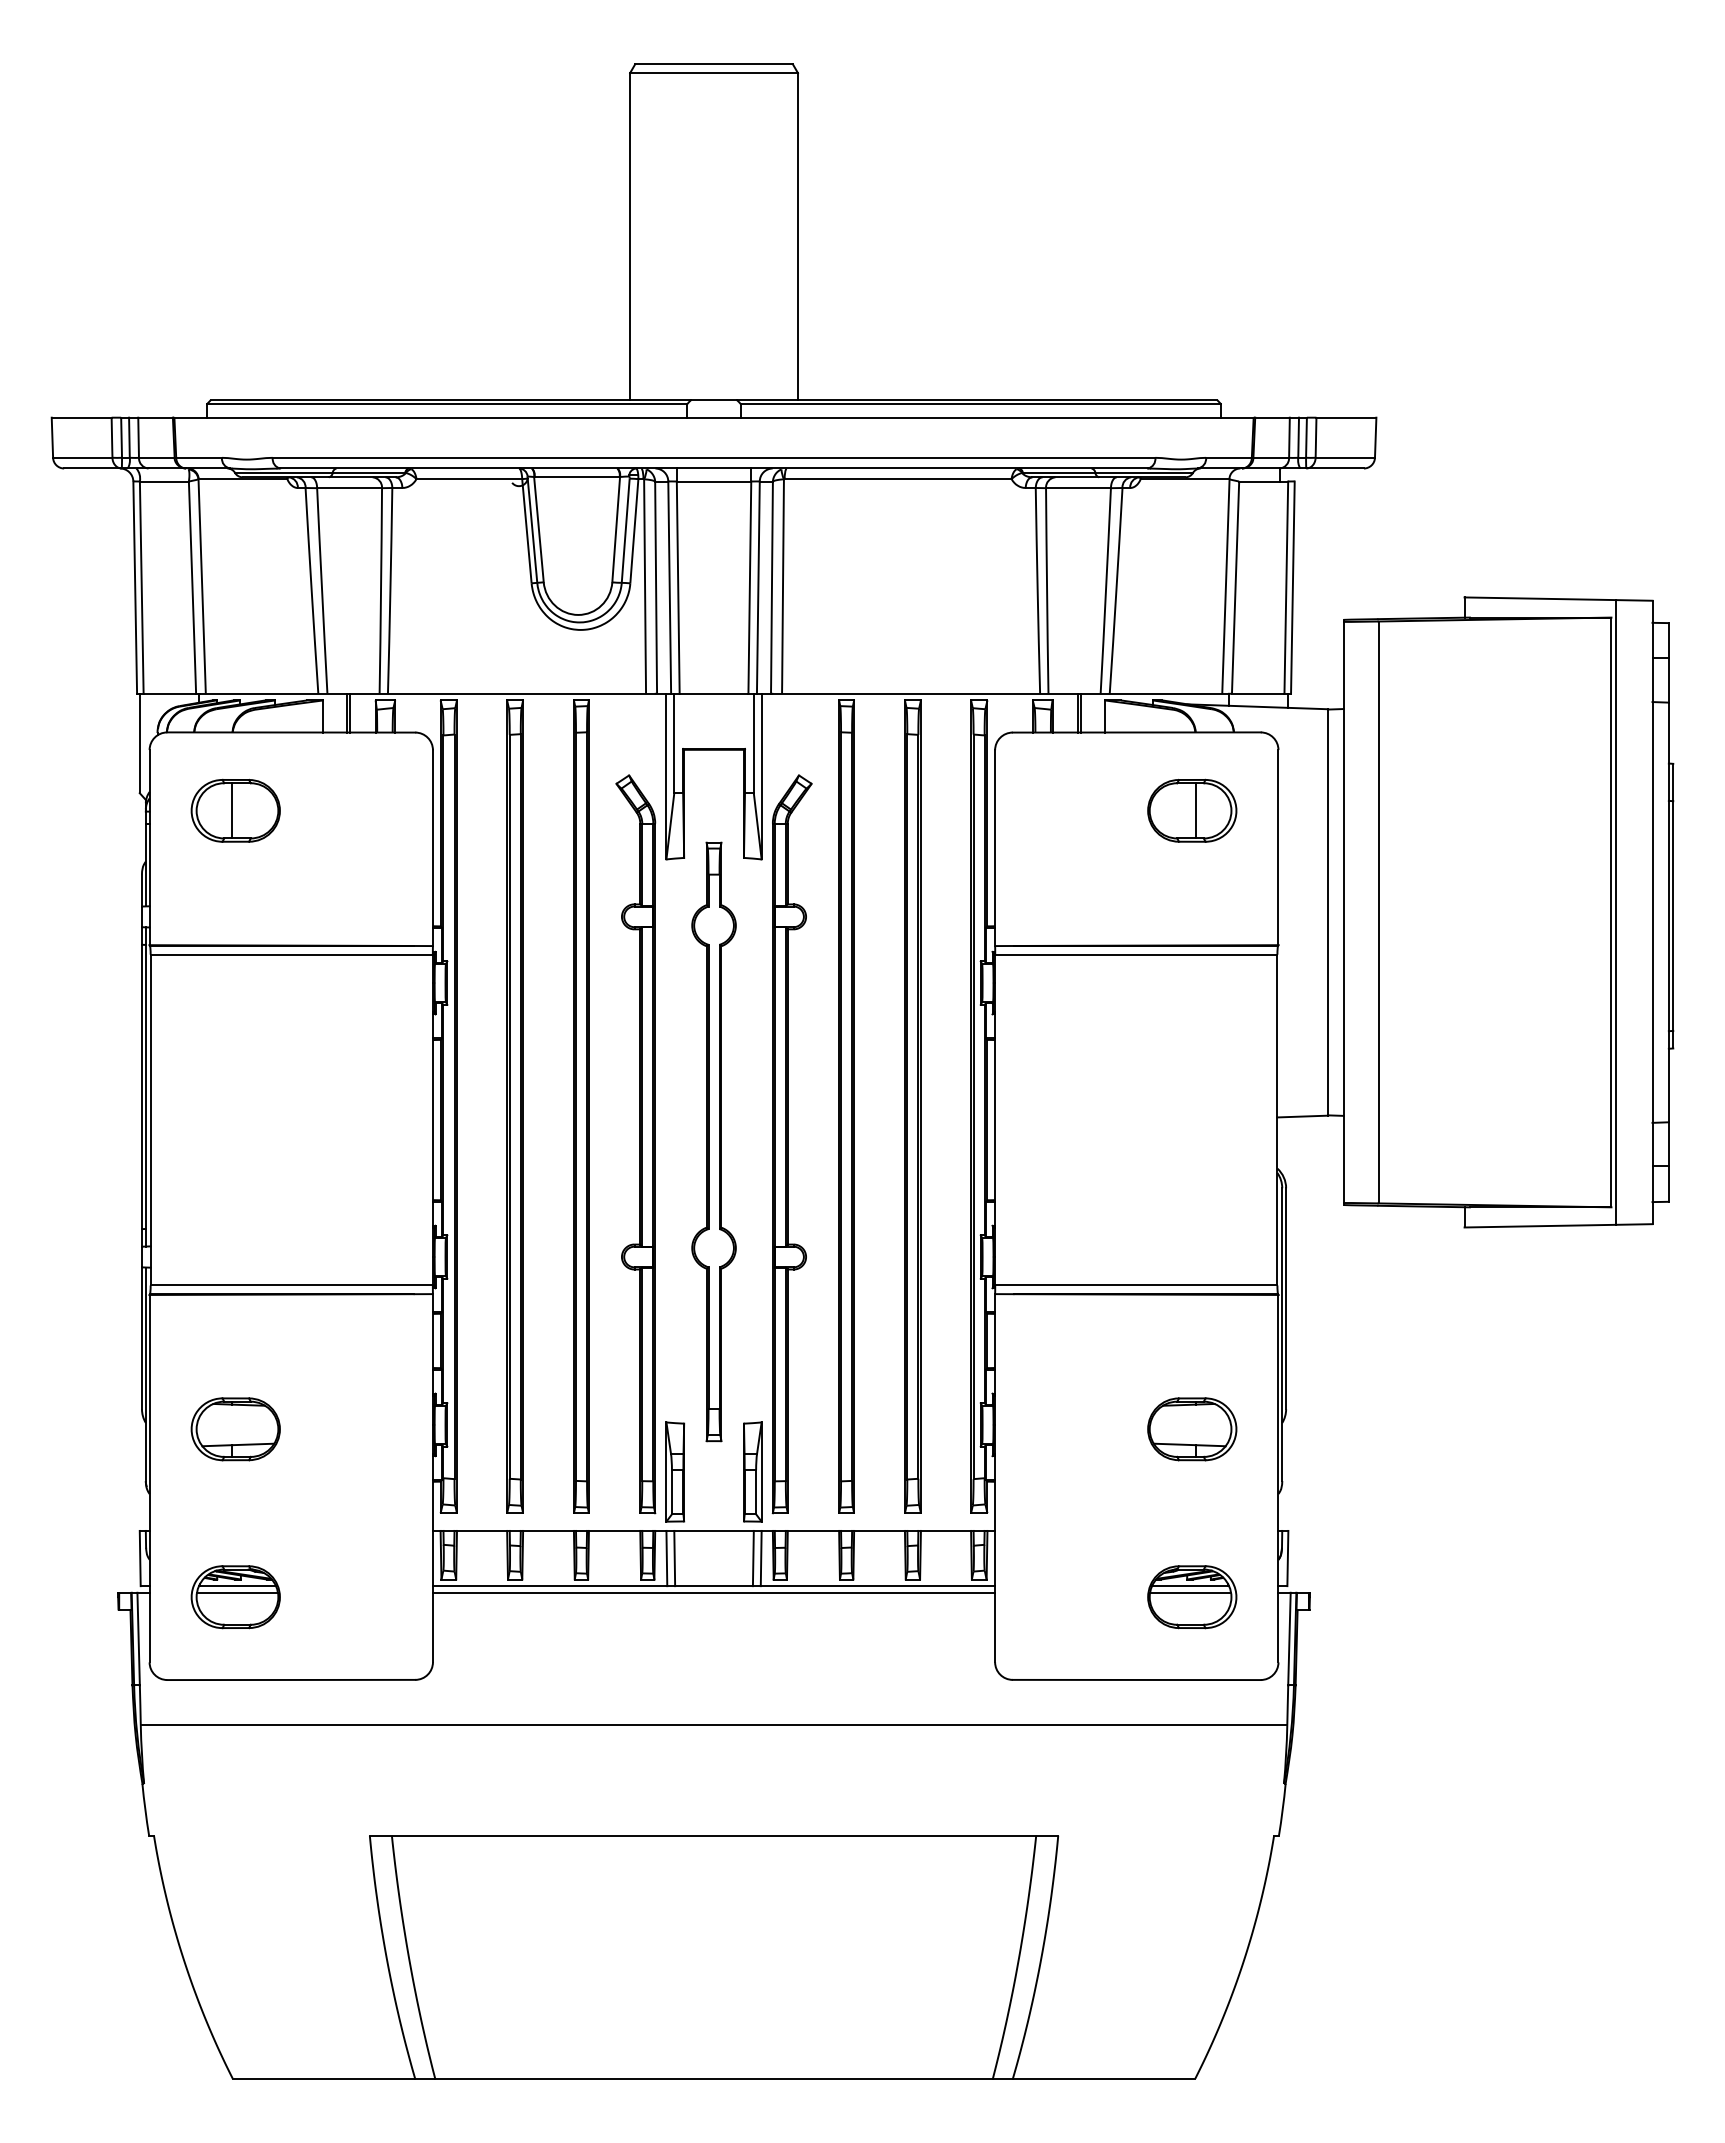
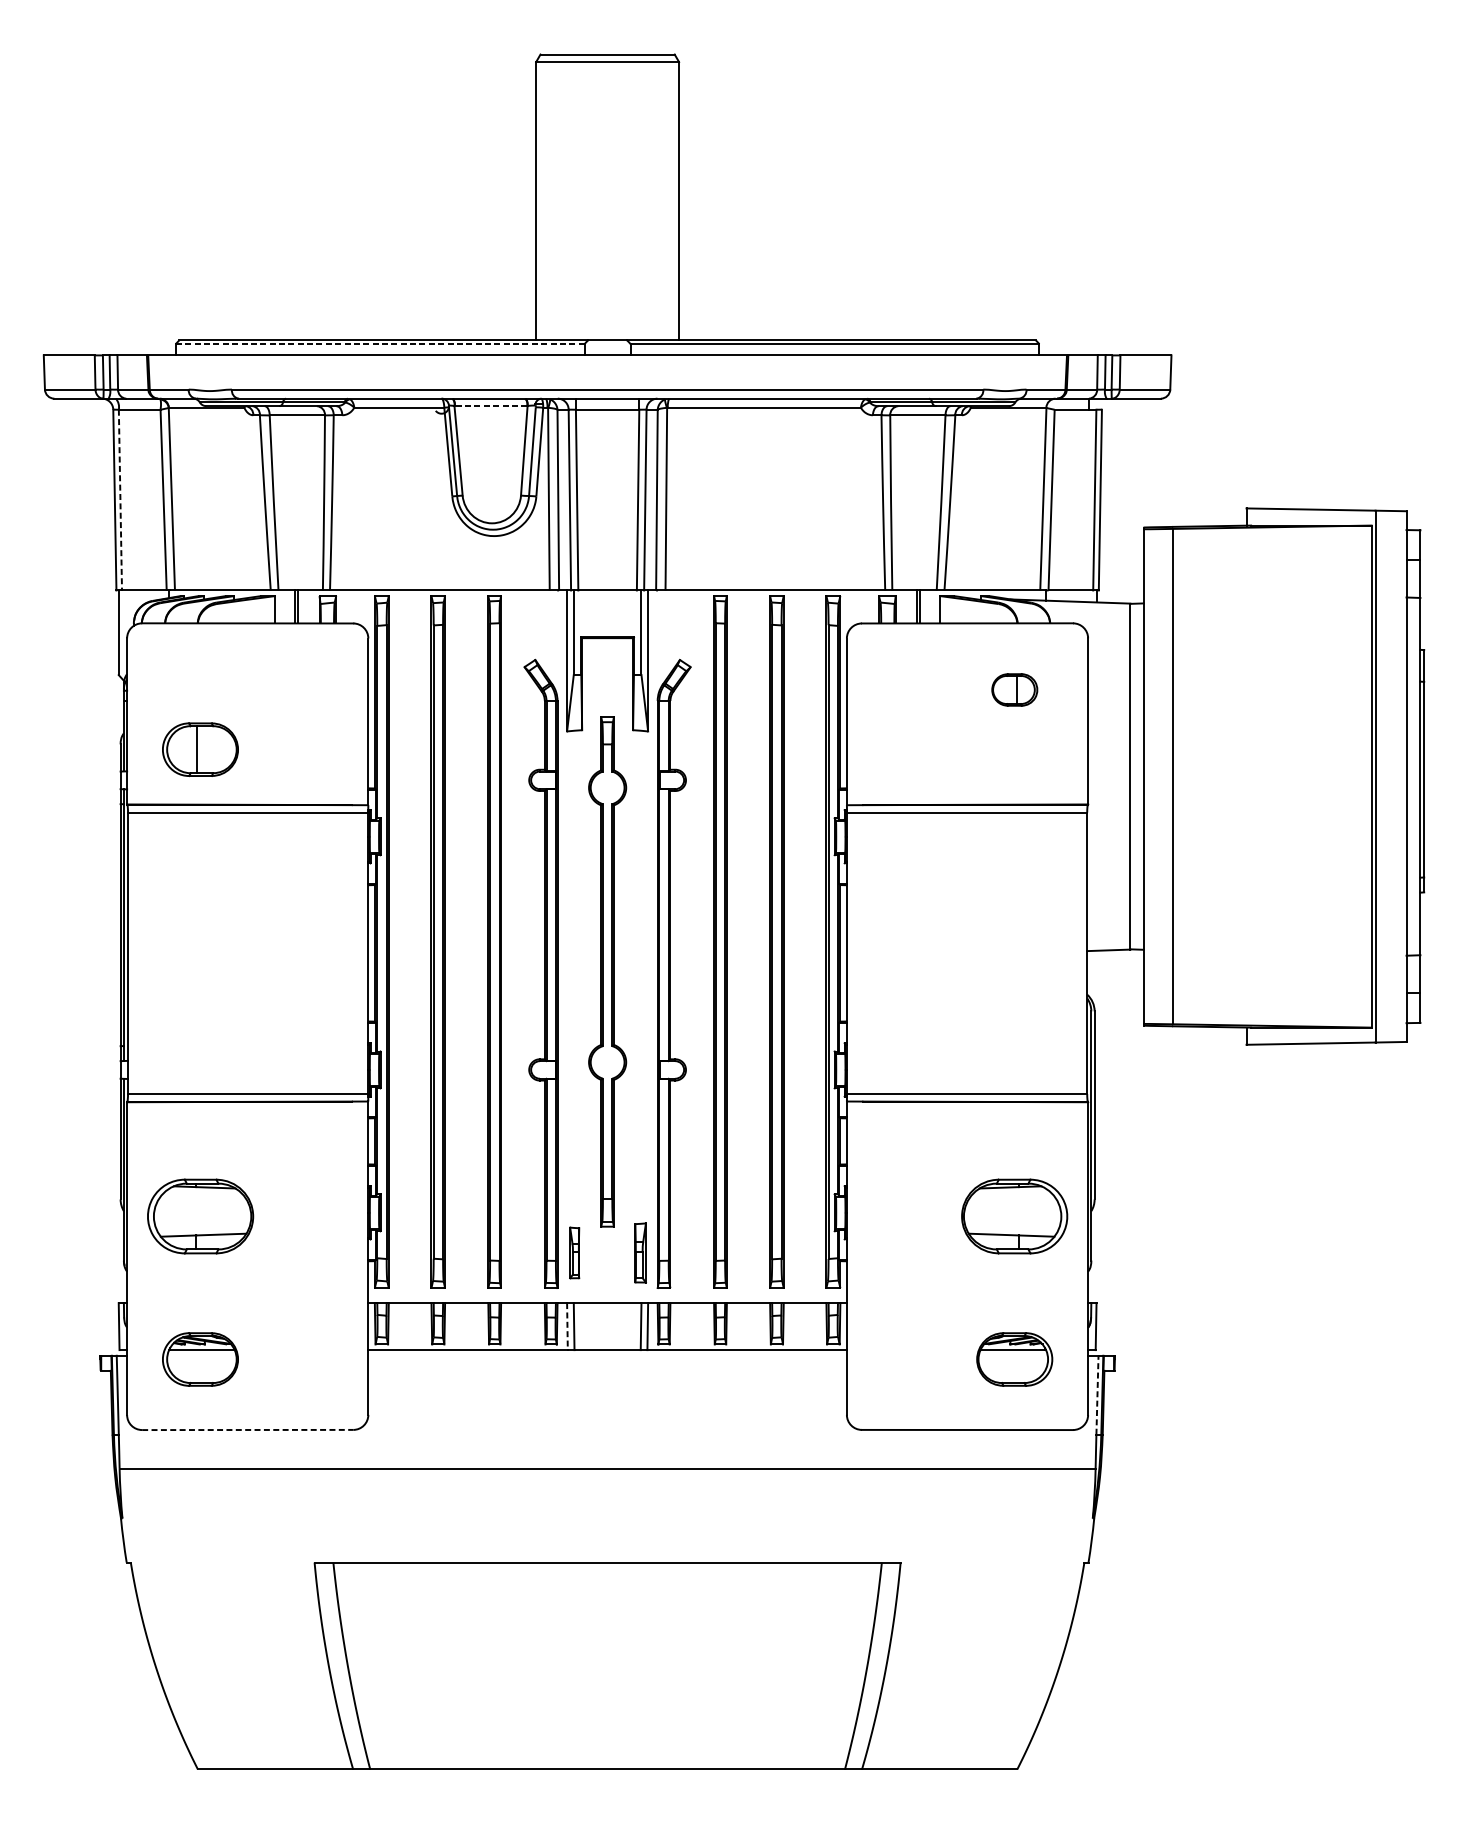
line: (446, 404) -> (379, 344), solid -> dashed
line: (577, 477) -> (491, 406), solid -> dashed
line: (141, 588) -> (120, 500), solid -> dashed
part: (235, 810) -> (200, 749), moved
part: (1192, 810) -> (1014, 689), size x0.6
part: (235, 1429) -> (200, 1216), size x1.4
part: (1192, 1429) -> (1014, 1216), size x1.4
part: (675, 1471) -> (574, 1252), size x0.6
part: (752, 1471) -> (640, 1252), size x0.7
line: (666, 1558) -> (567, 1326), solid -> dashed
line: (237, 1592) -> (201, 1355), removed
line: (713, 1592) -> (607, 1355), removed
line: (1190, 1592) -> (1013, 1355), removed
line: (1289, 1638) -> (1097, 1394), solid -> dashed
line: (291, 1679) -> (247, 1429), solid -> dashed

